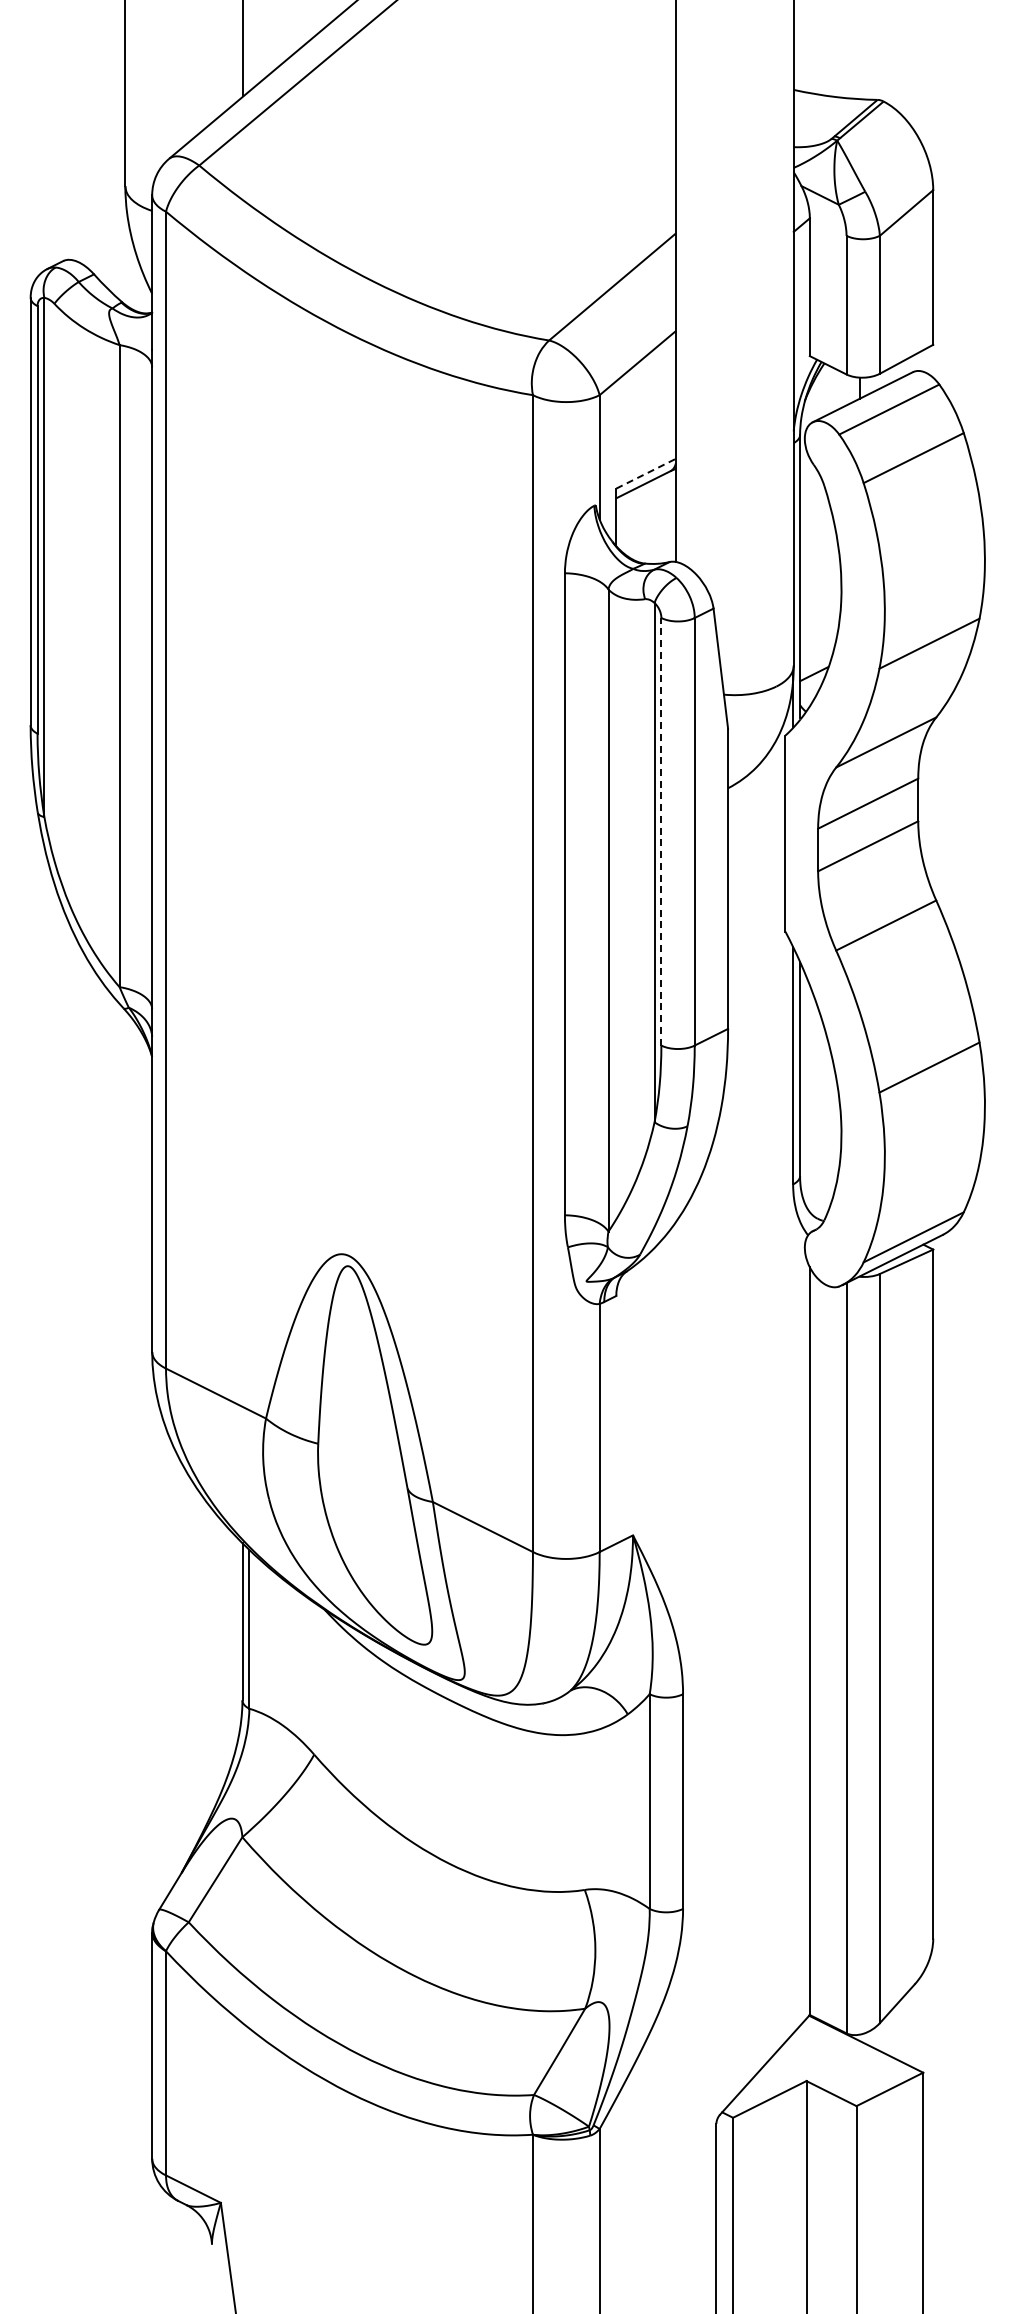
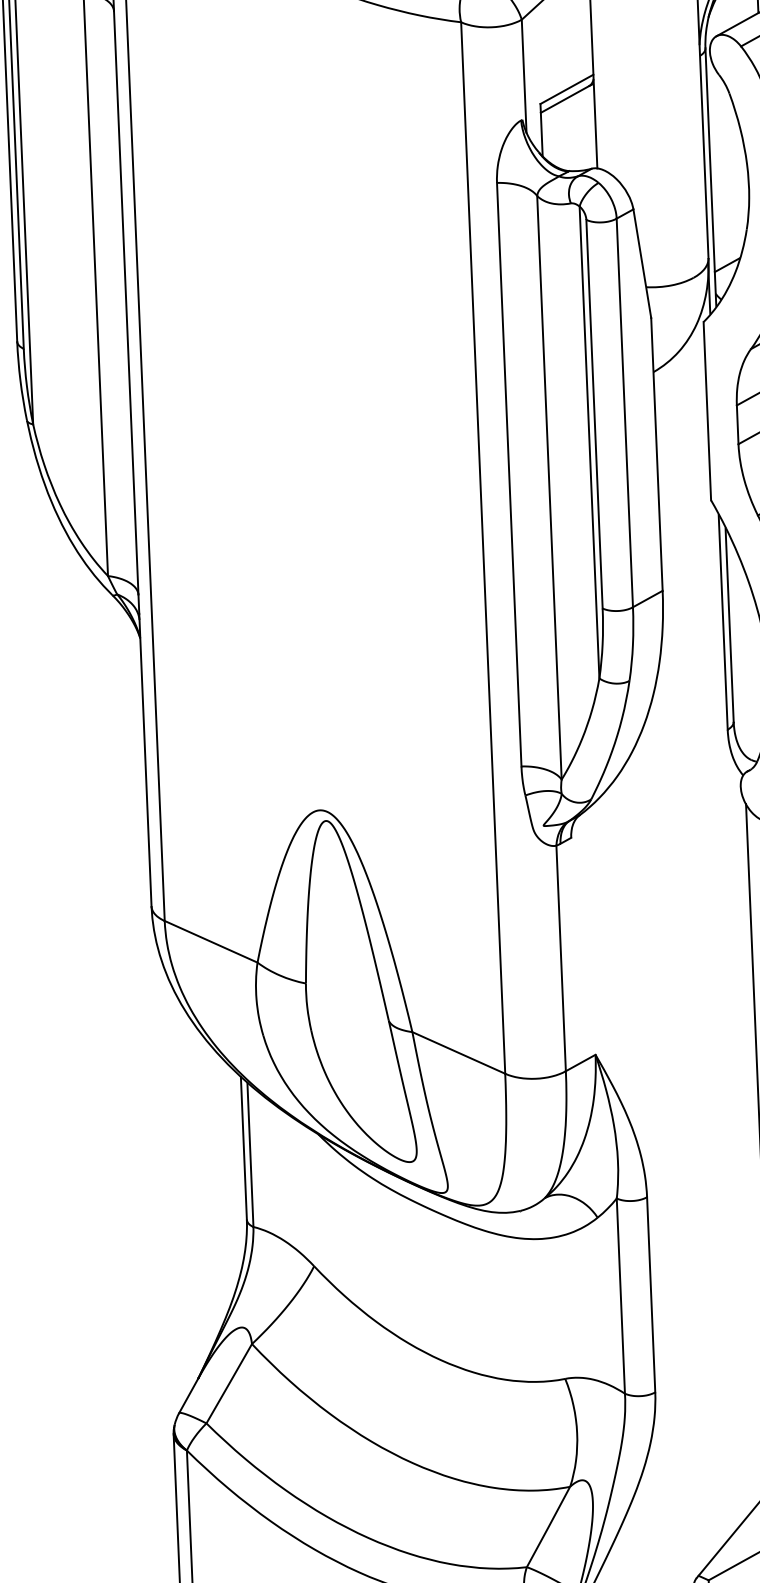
line: (646, 473) -> (567, 89), dashed -> solid
line: (661, 831) -> (594, 413), dashed -> solid

